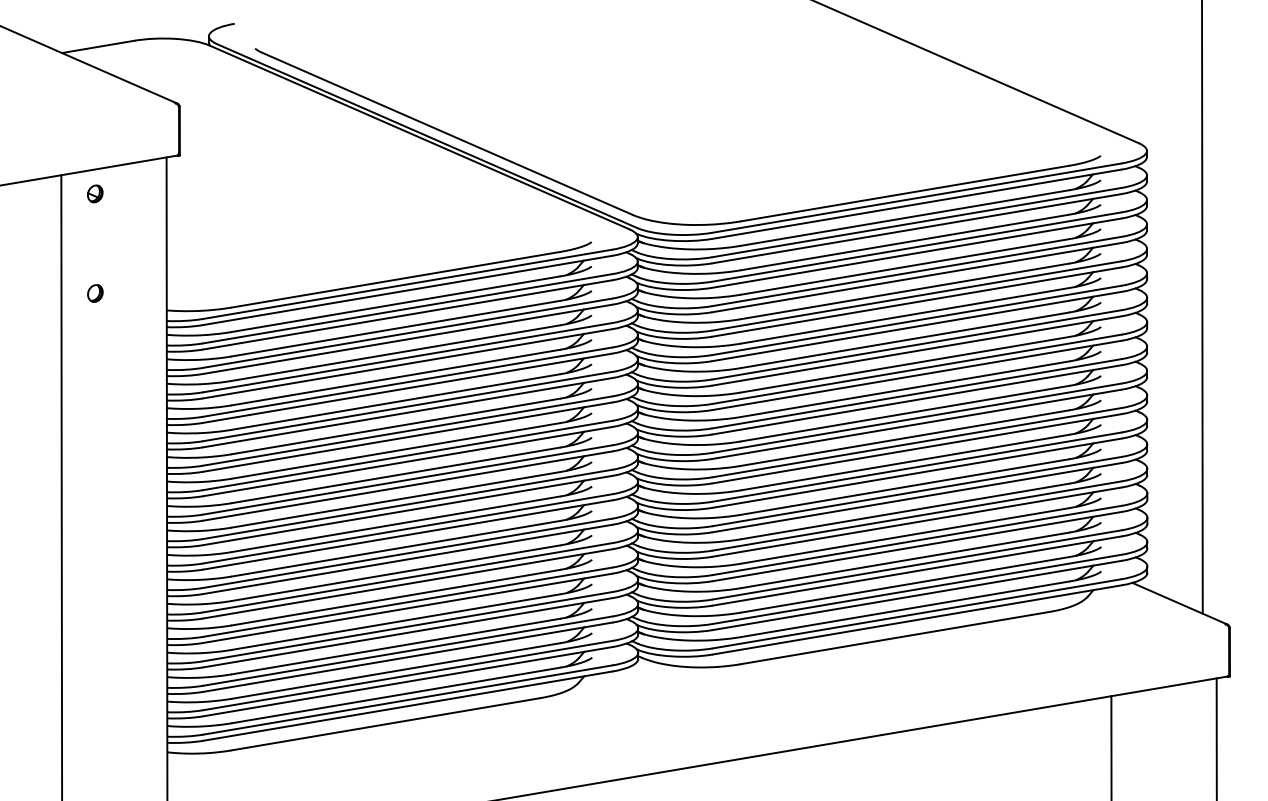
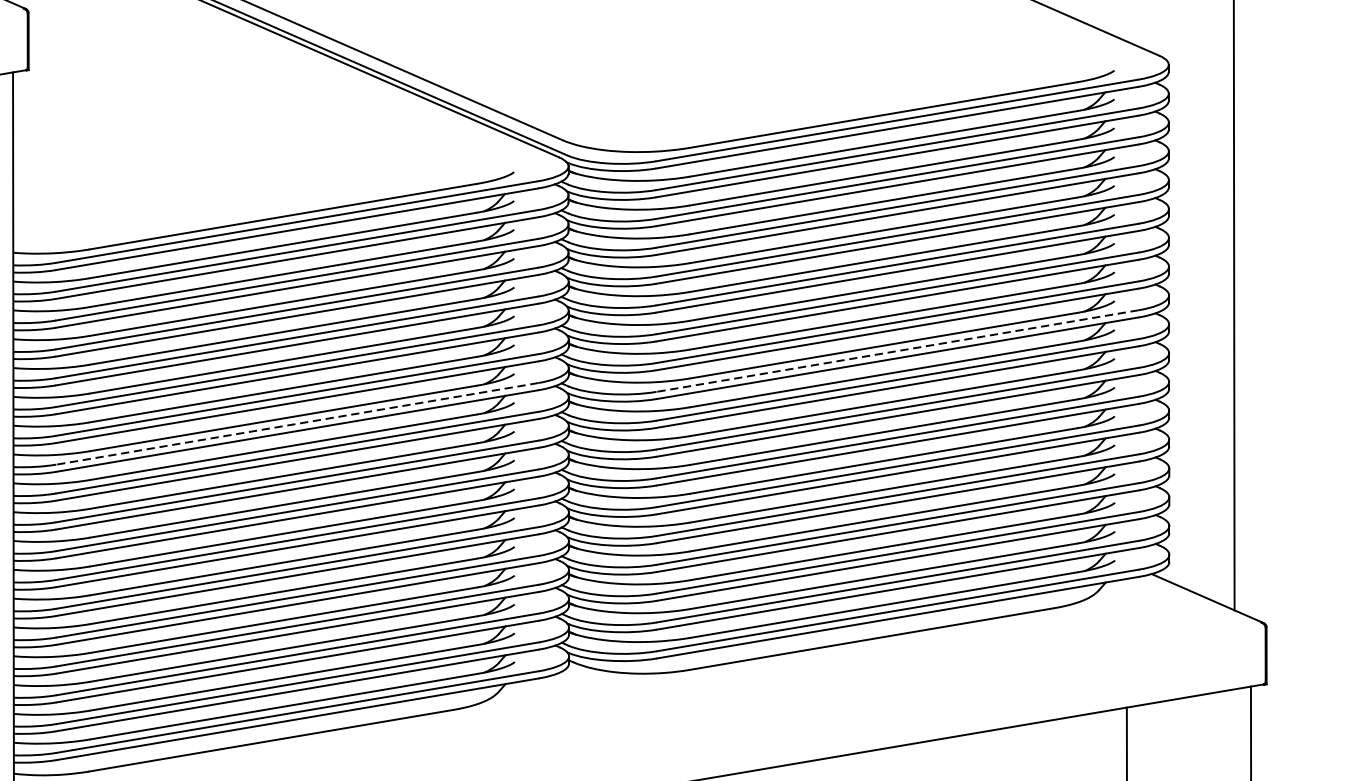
line: (916, 393) -> (897, 350), solid -> dashed
line: (407, 455) -> (297, 423), solid -> dashed

